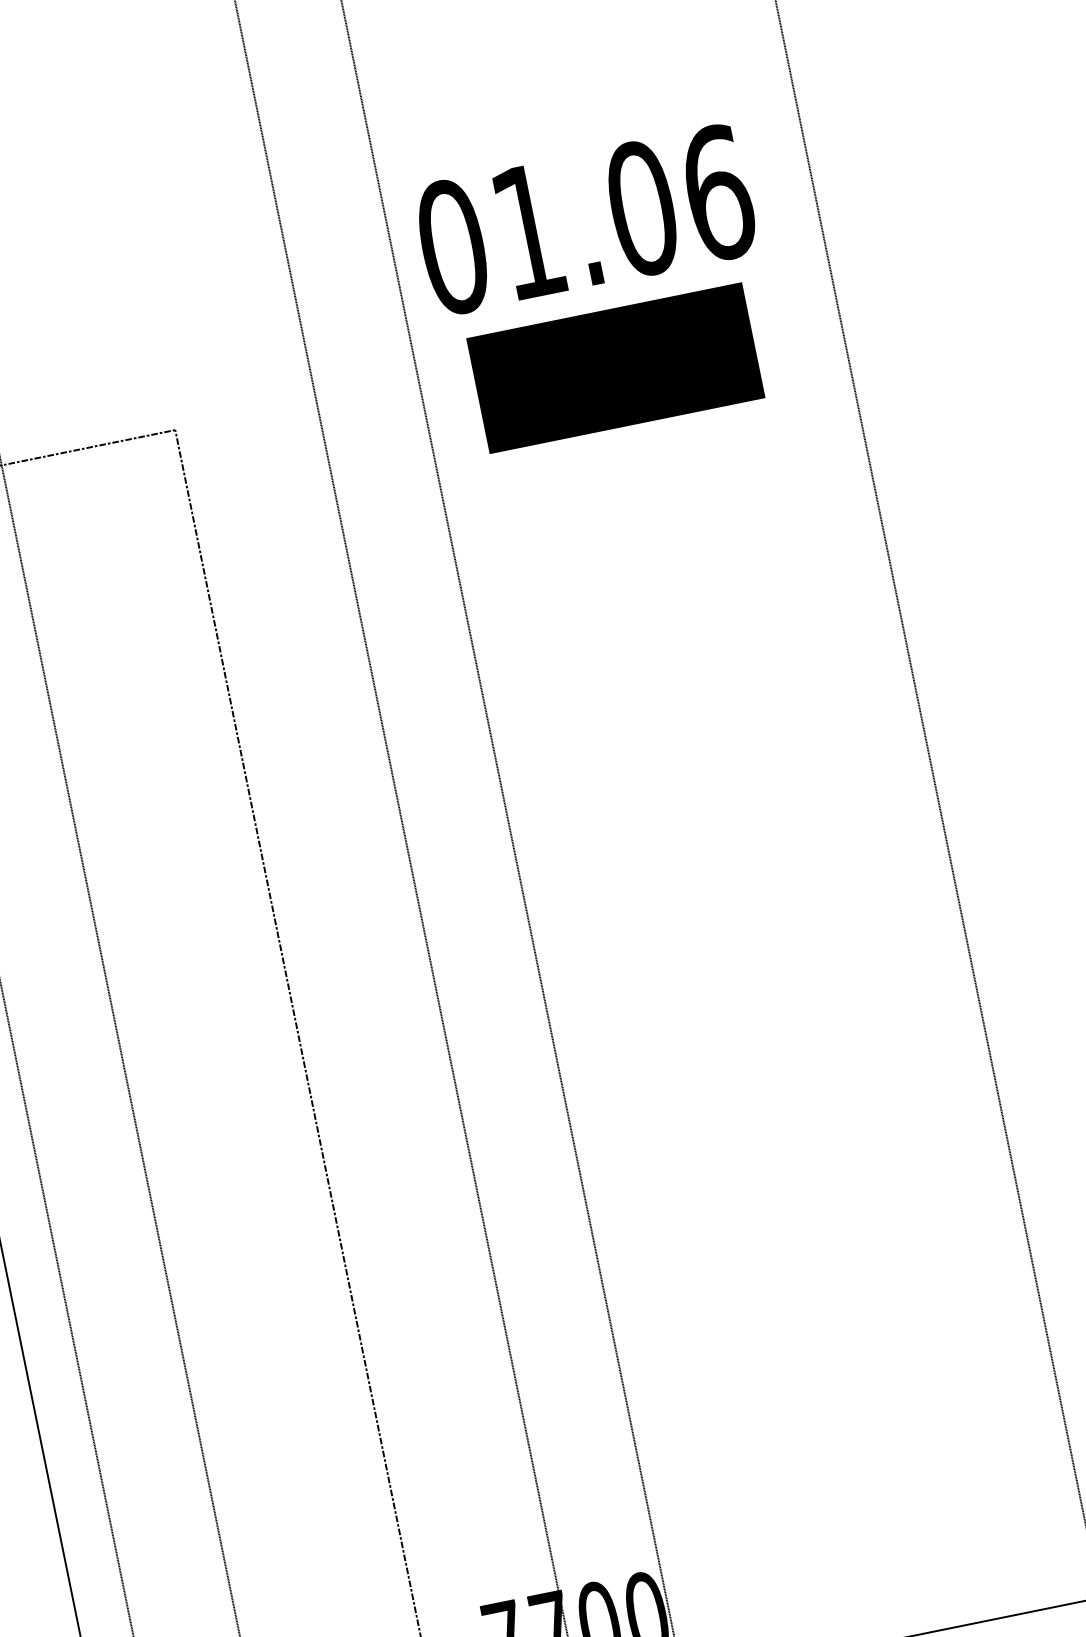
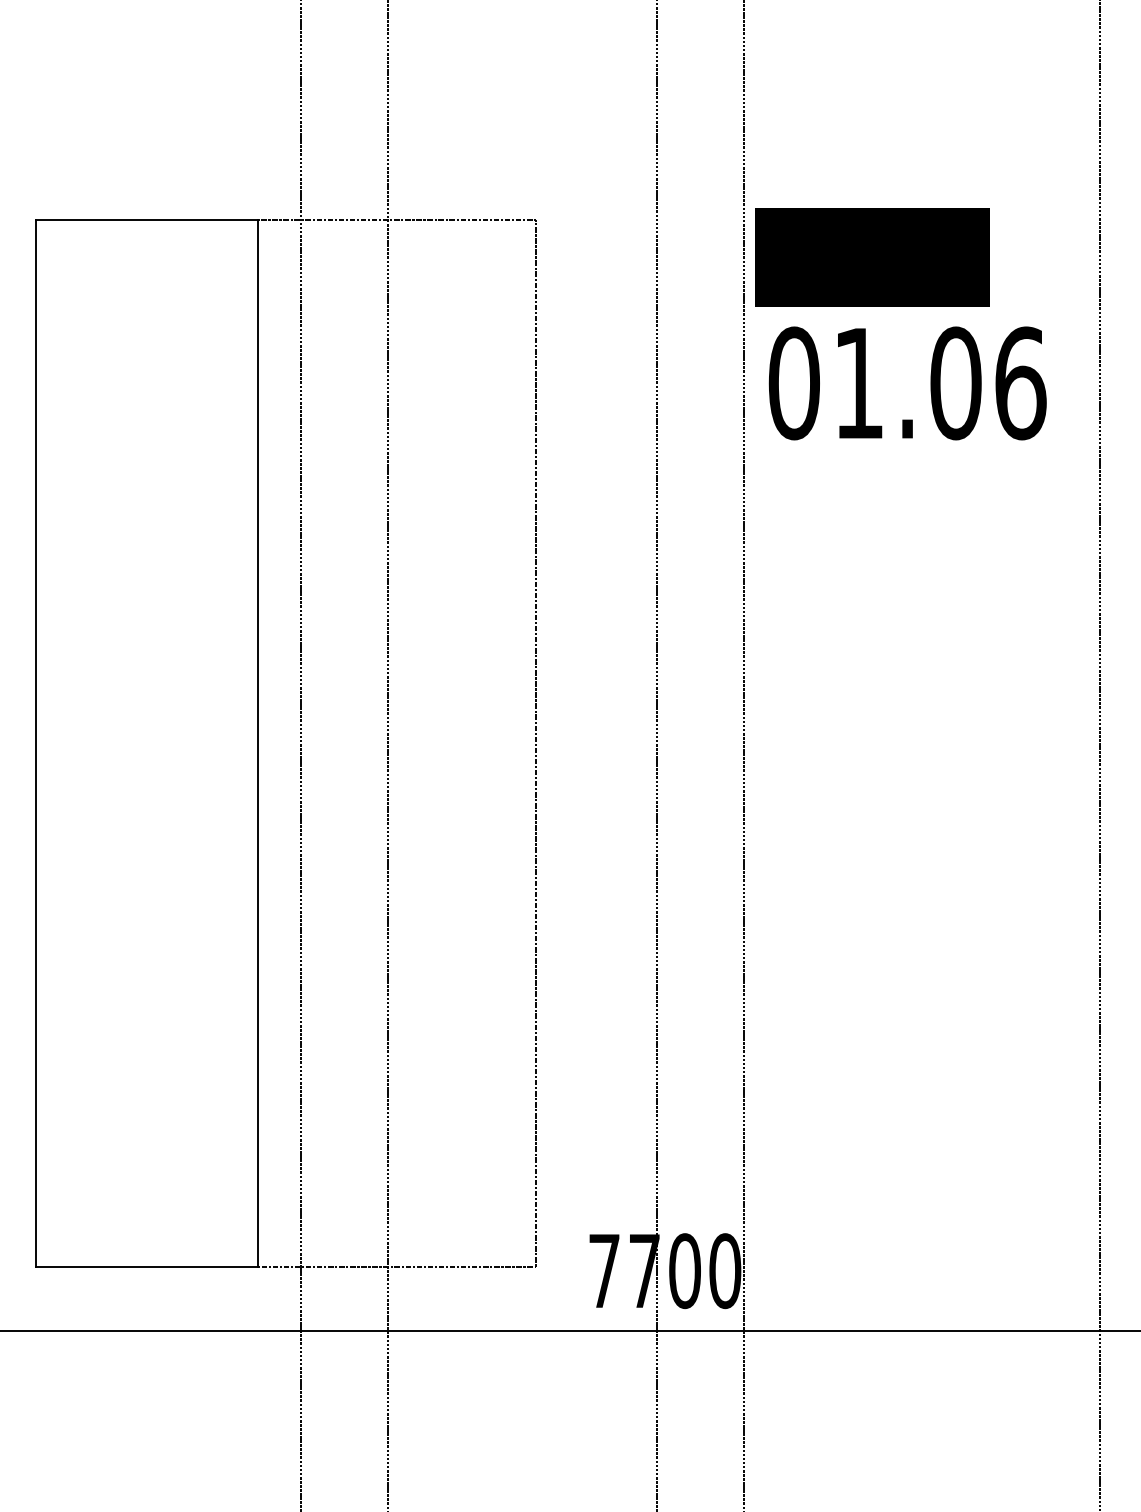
text: (585, 220) -> (907, 383), moved
text: (615, 367) -> (872, 257), moved

